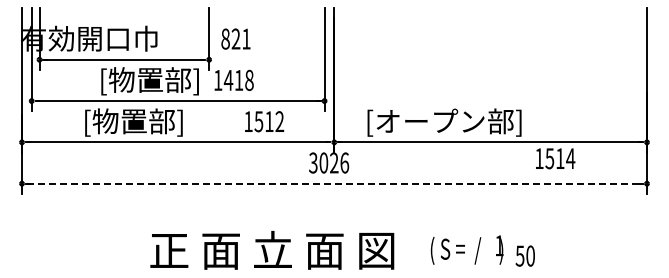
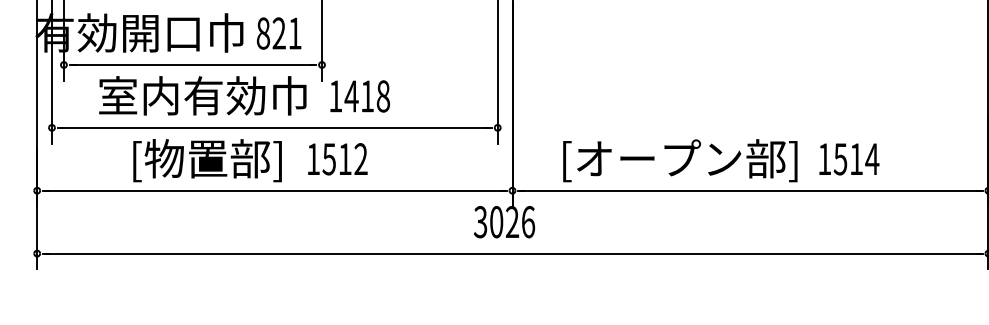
text: (235, 38) -> (278, 32), moved
text: (130, 81) -> (202, 98), [物置部] -> 室内有効巾
text: (264, 121) -> (337, 158), moved
text: (555, 158) -> (849, 158), moved
line: (334, 183) -> (512, 253), dashed -> solid

